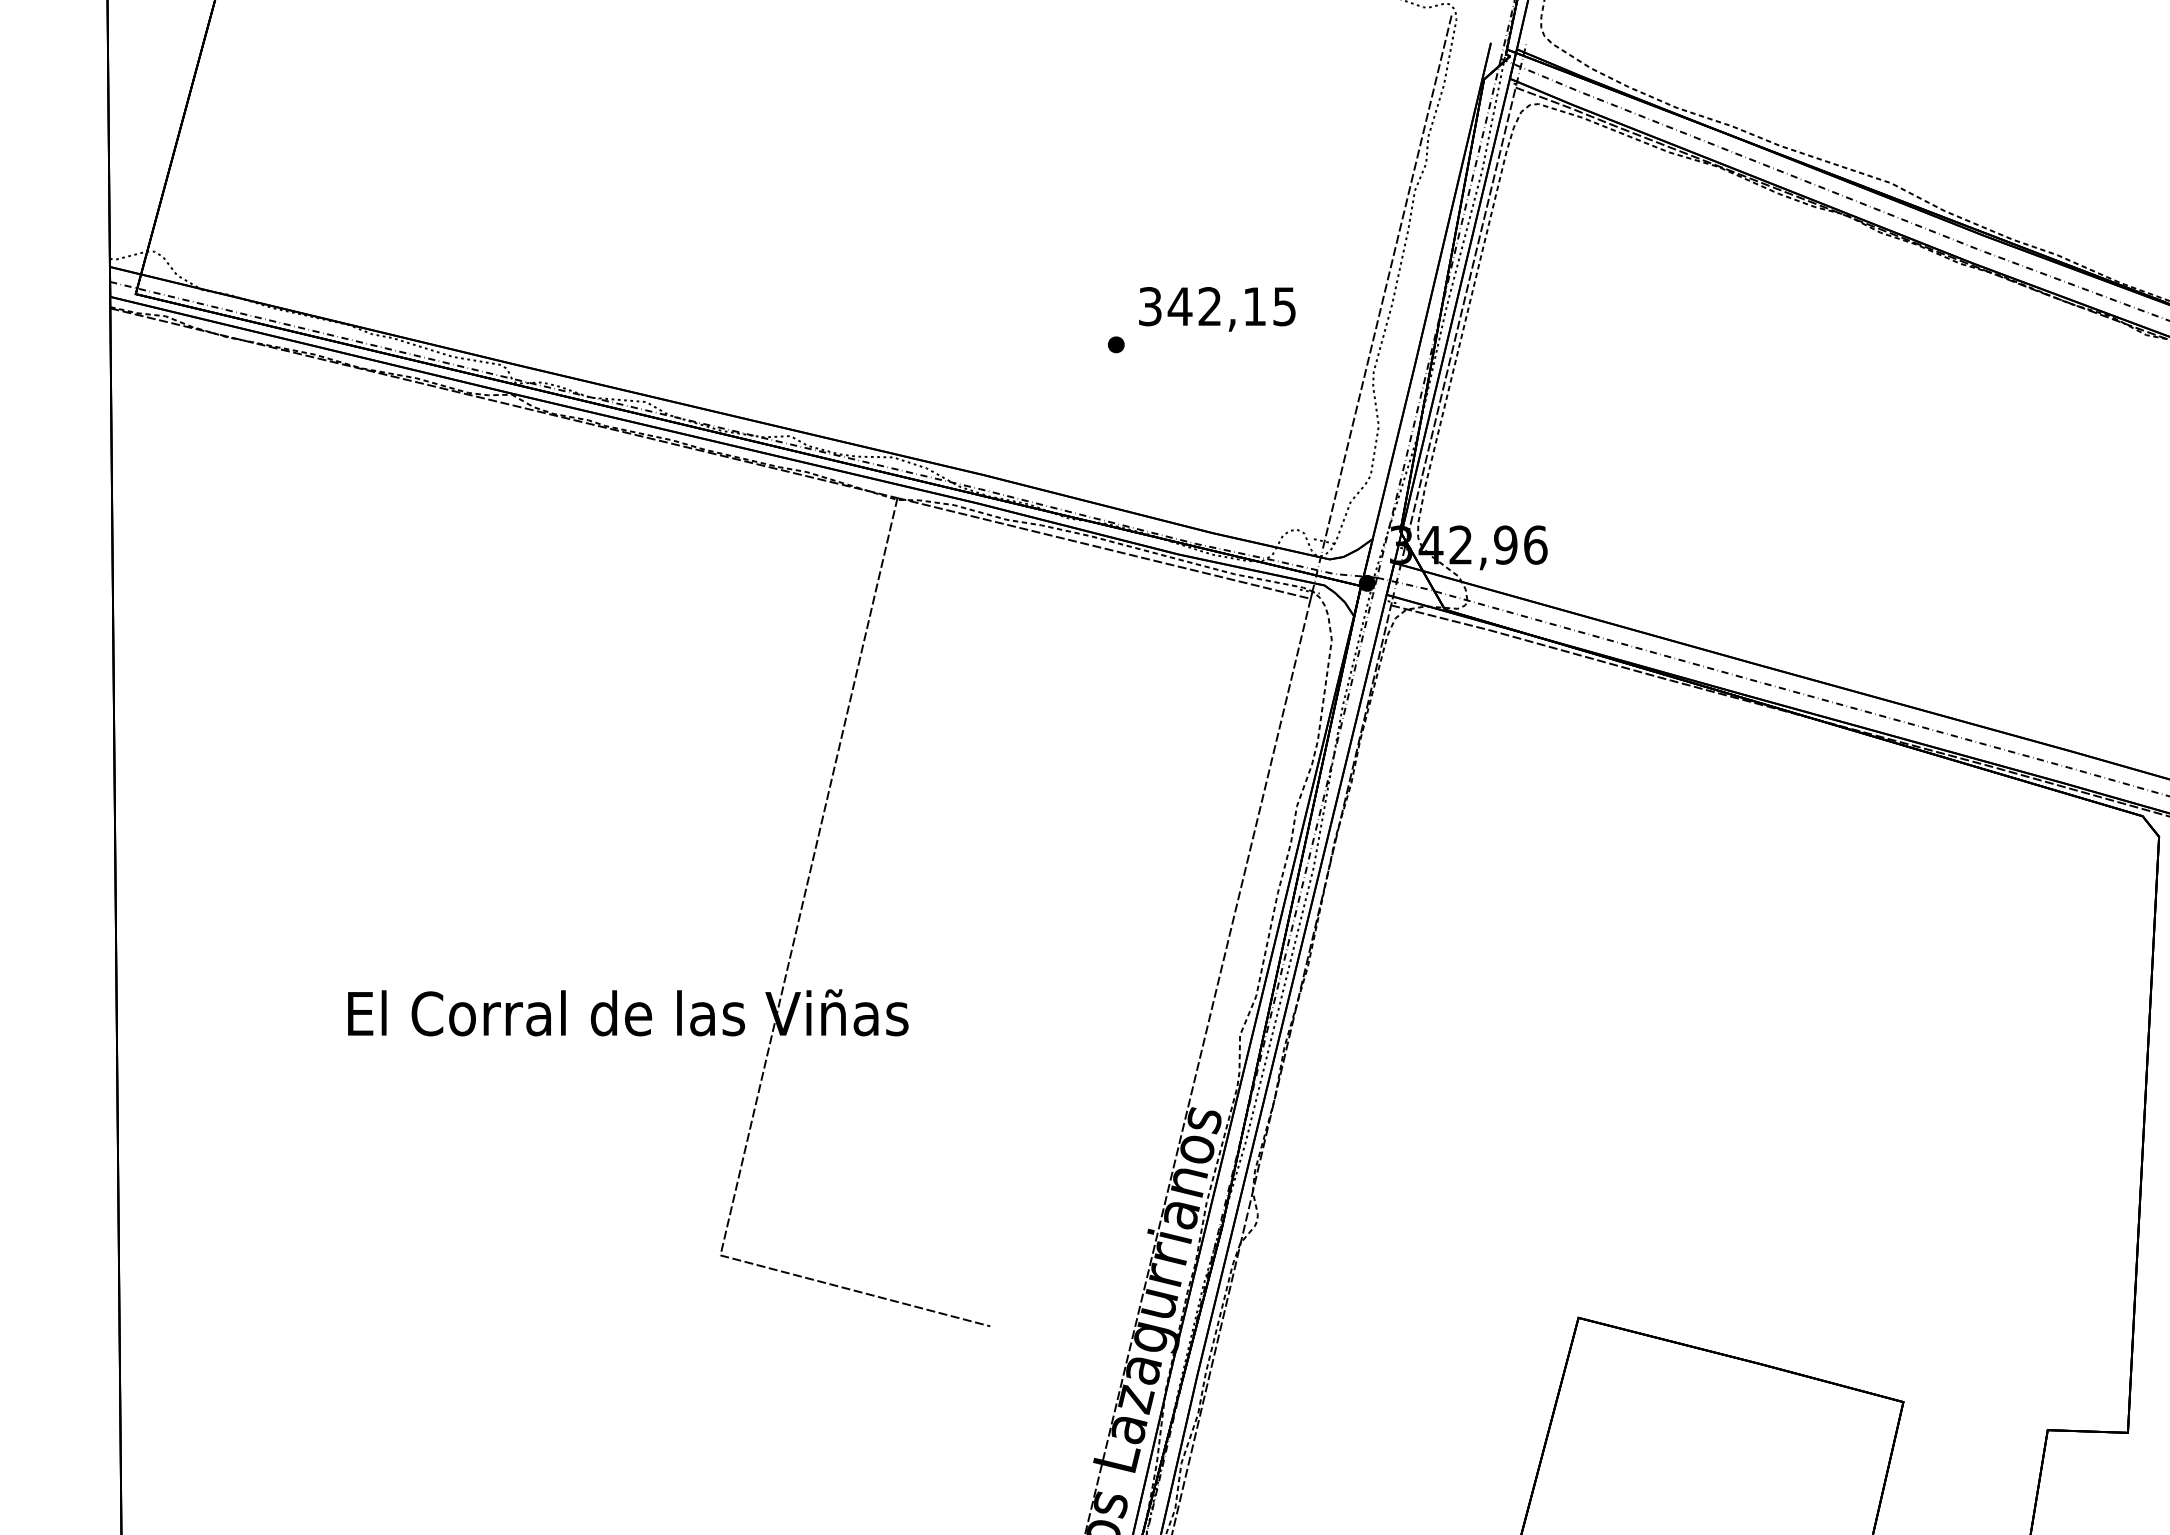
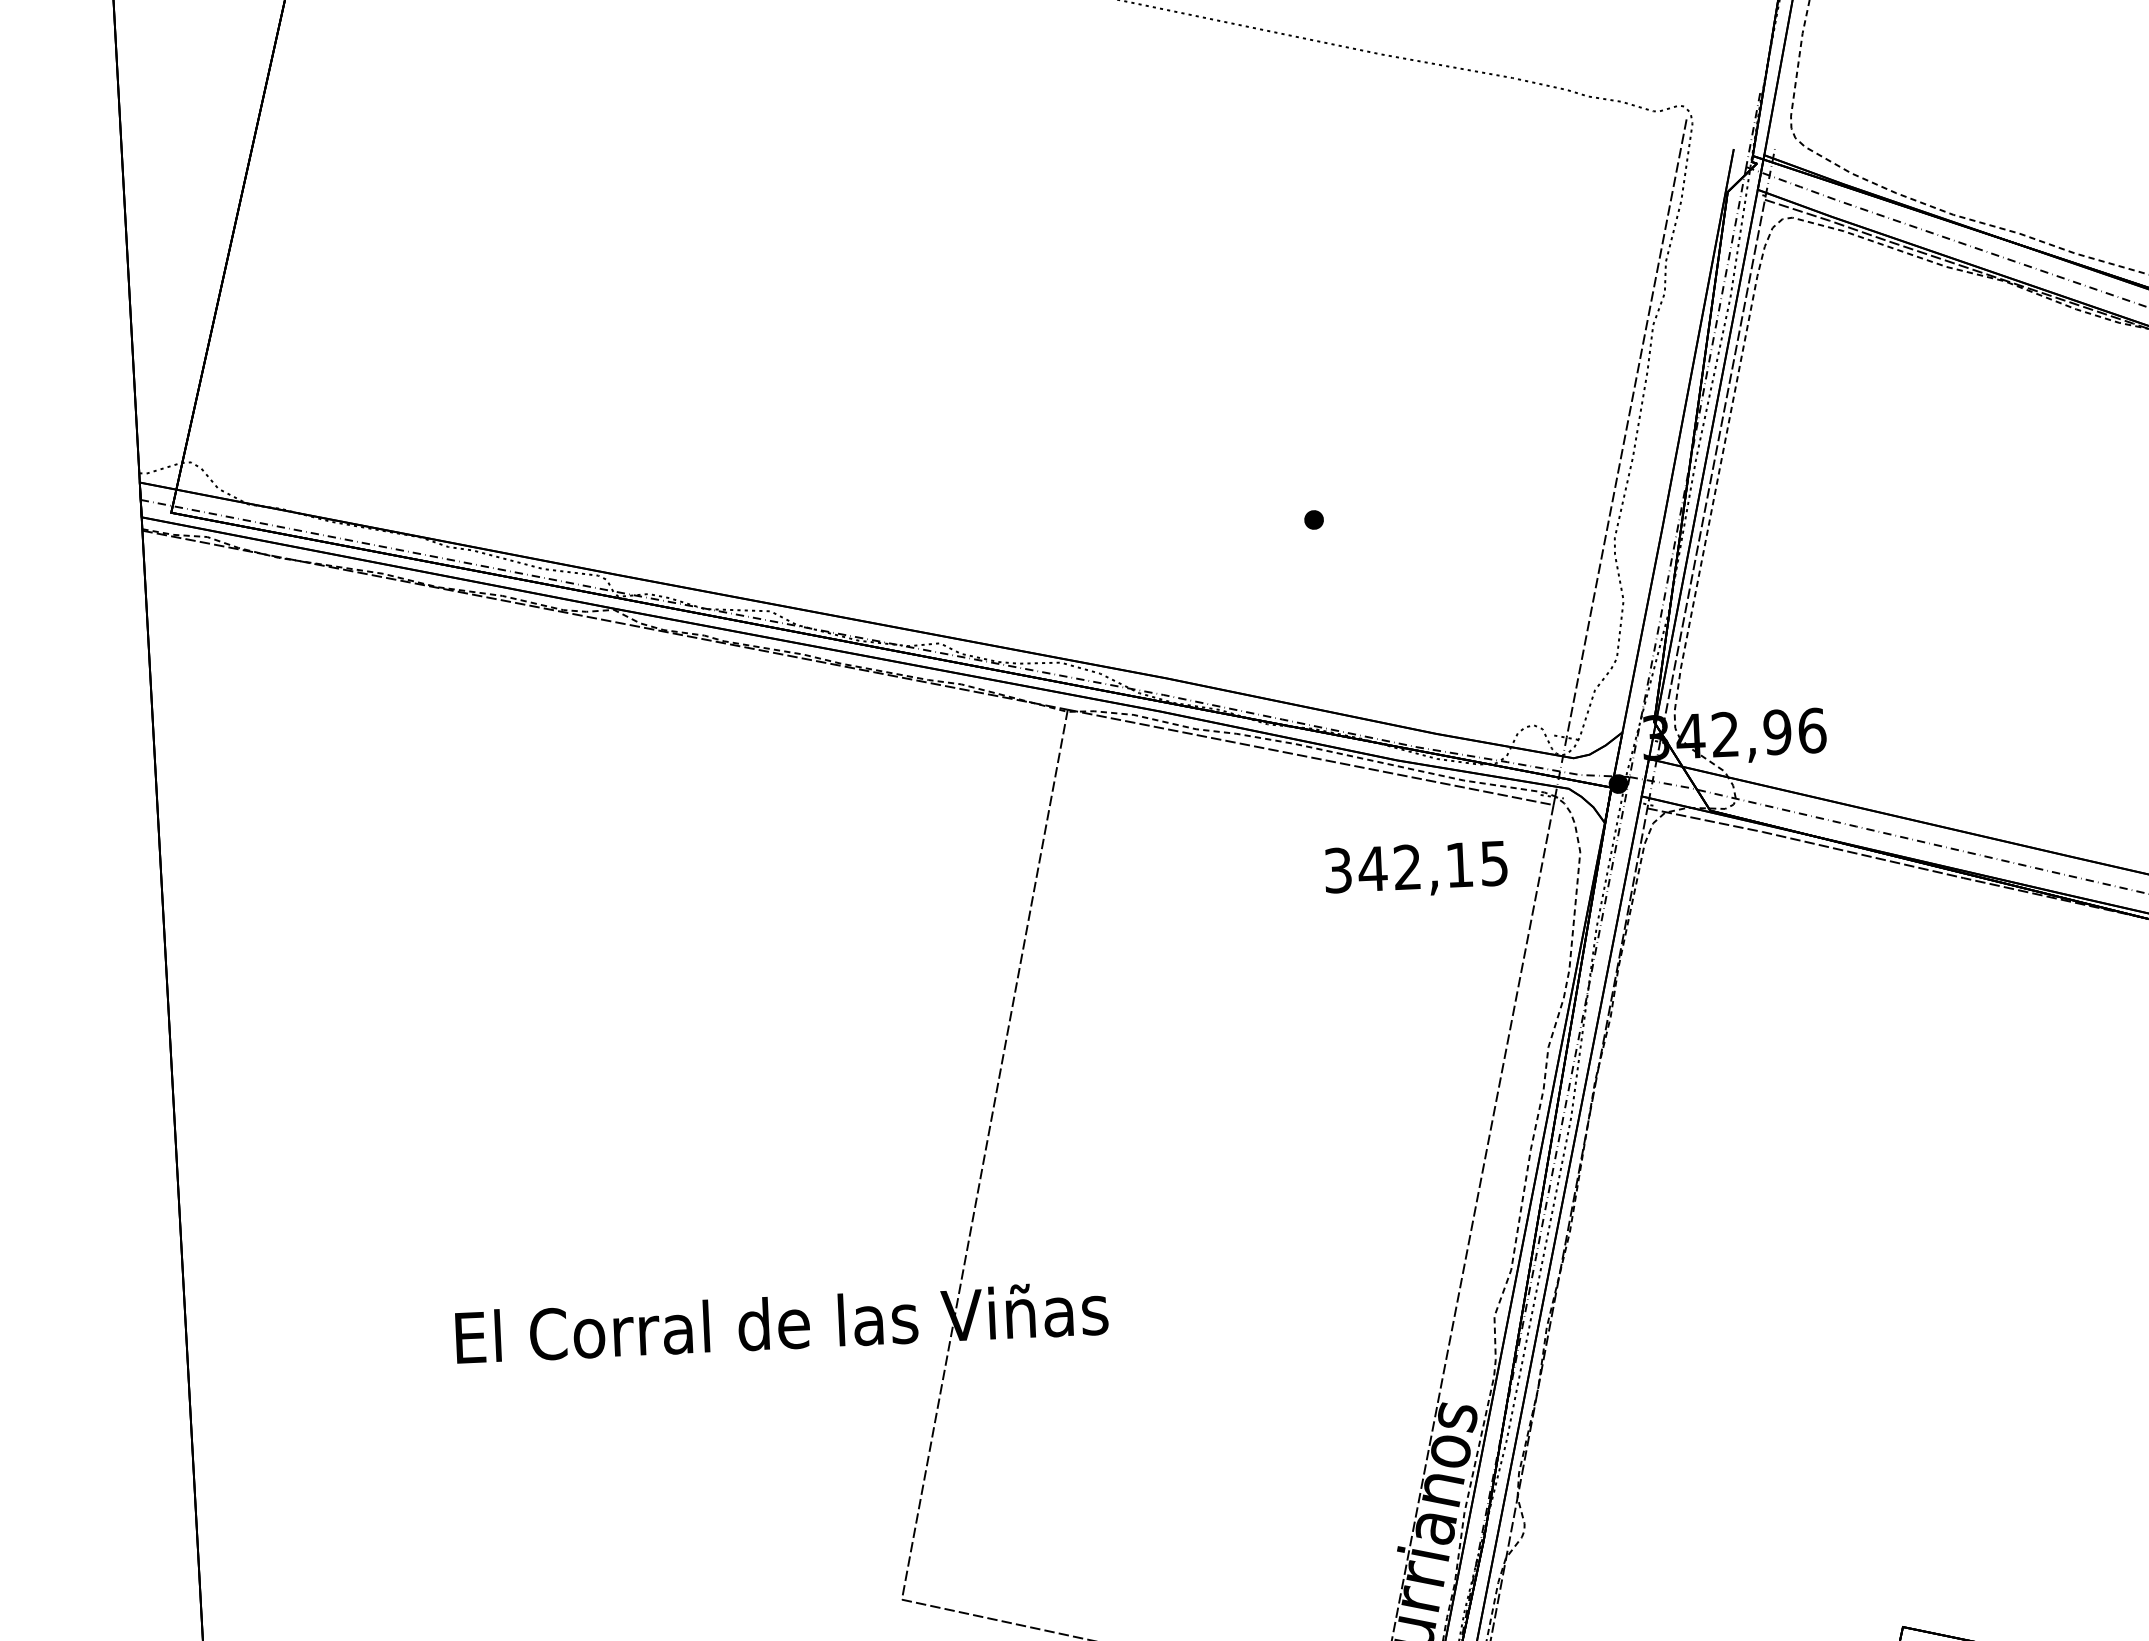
text: (1217, 309) -> (1416, 870), moved

